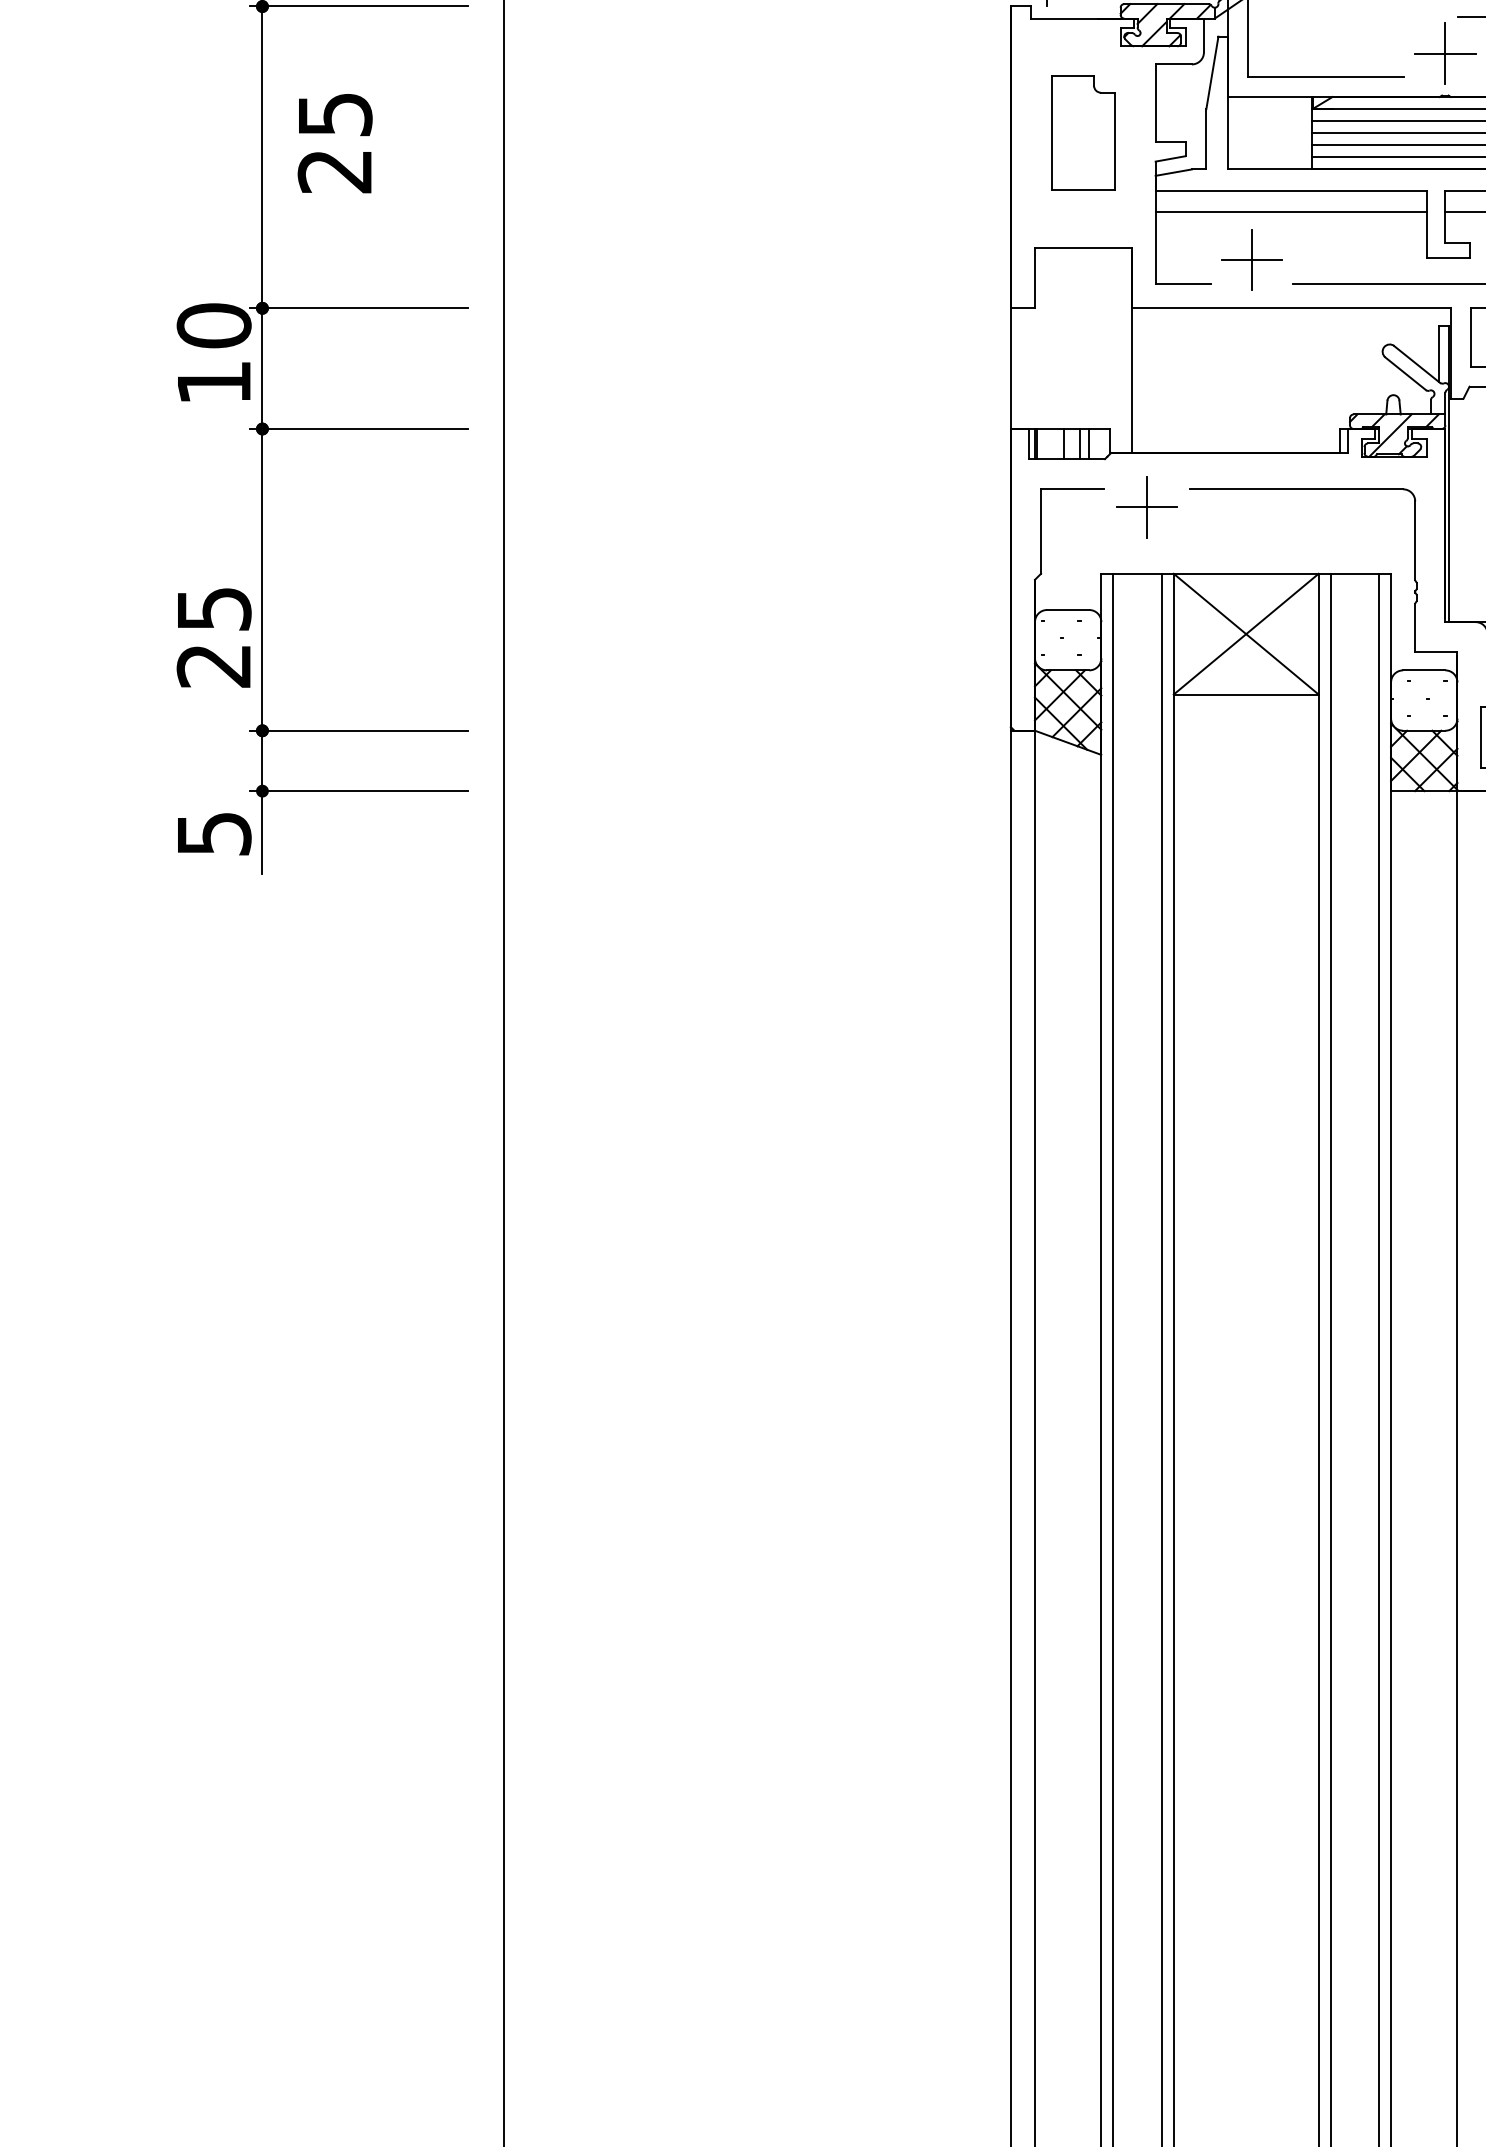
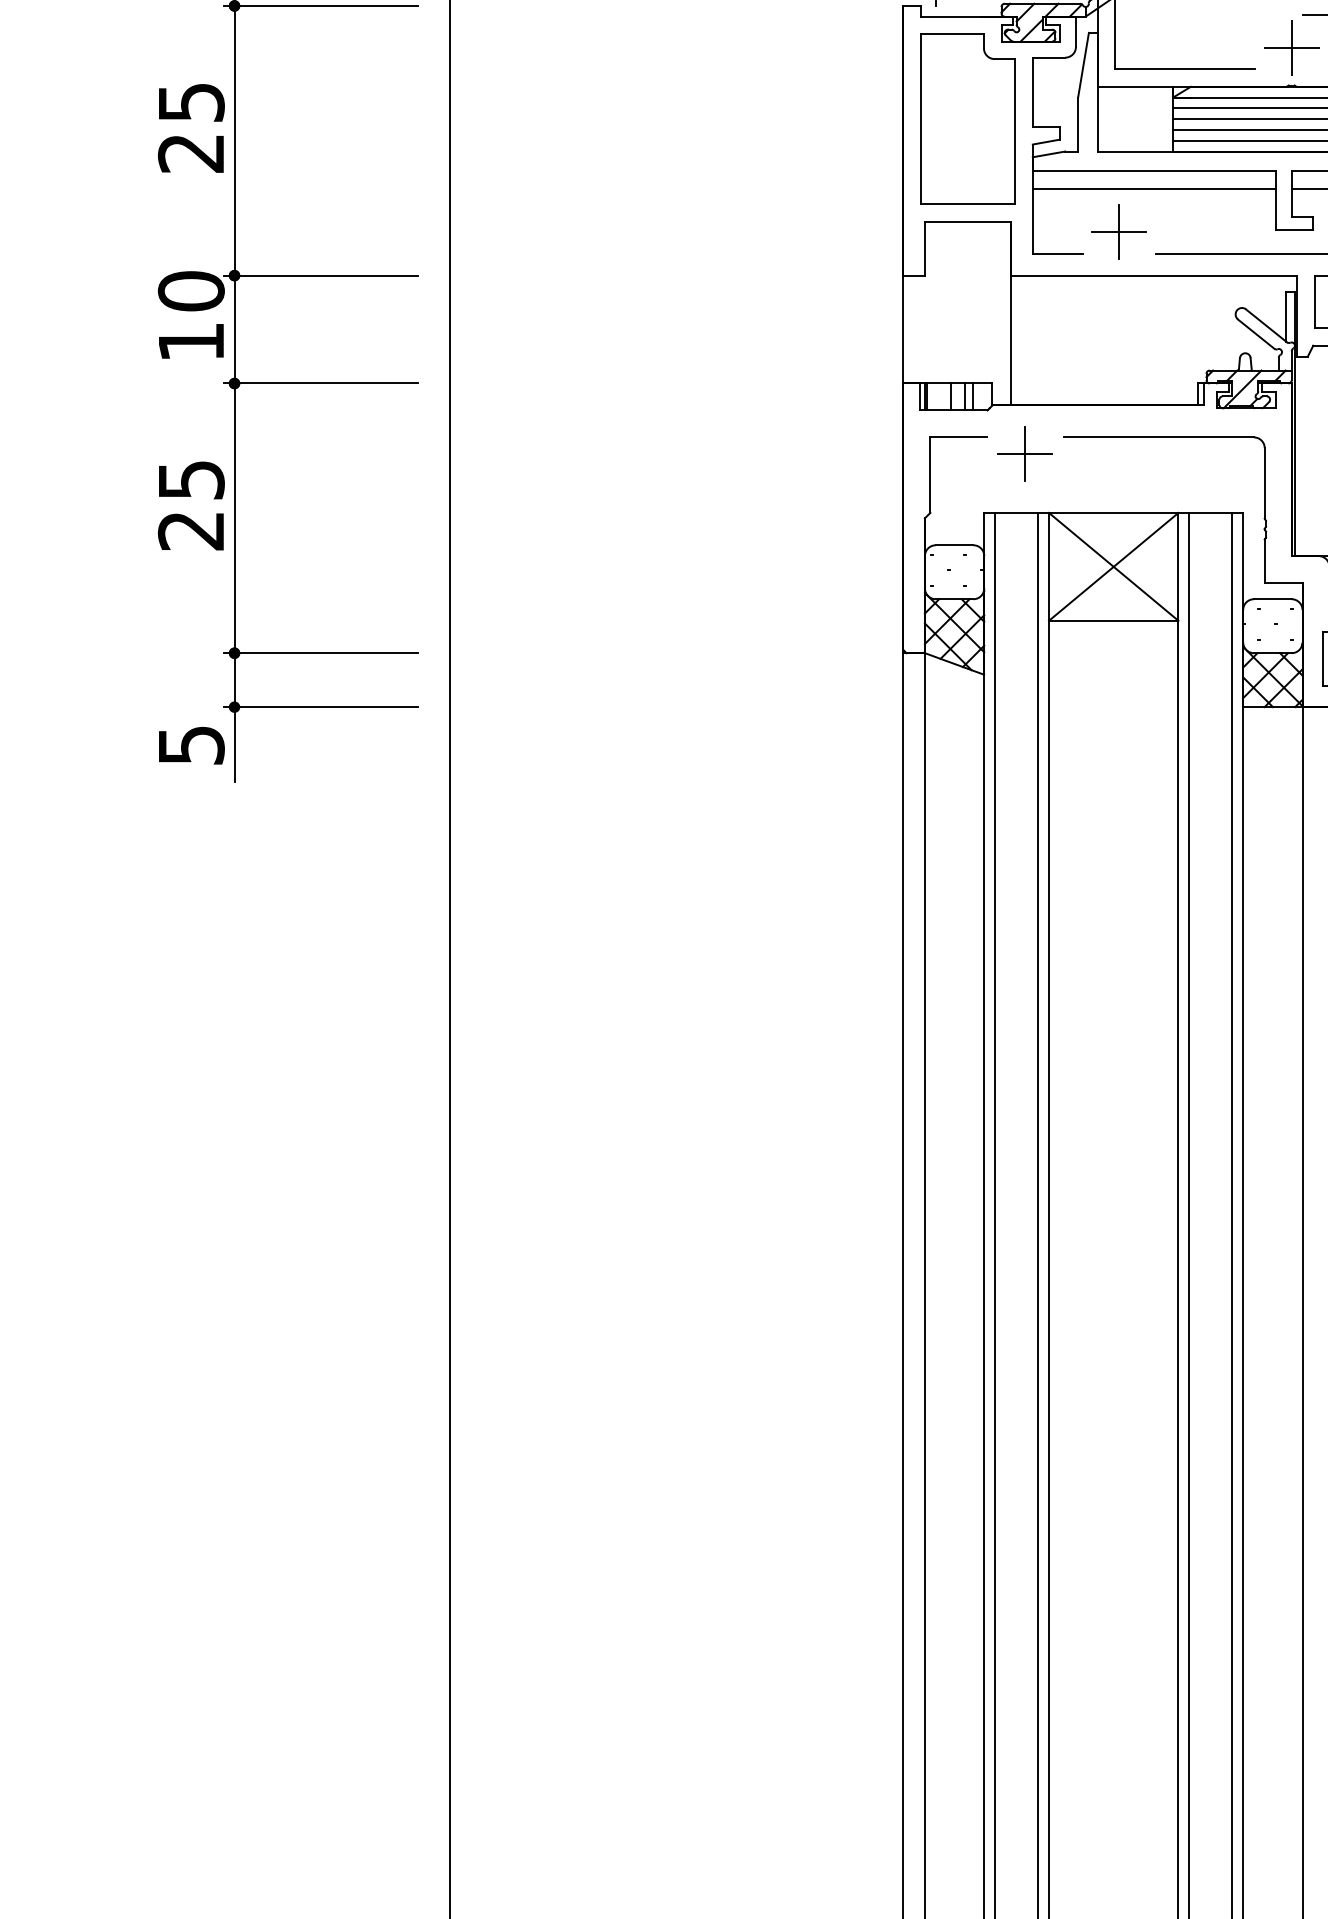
part: (1083, 132) -> (968, 118), size x1.67
text: (334, 143) -> (190, 128), moved
text: (213, 637) -> (190, 505), moved

